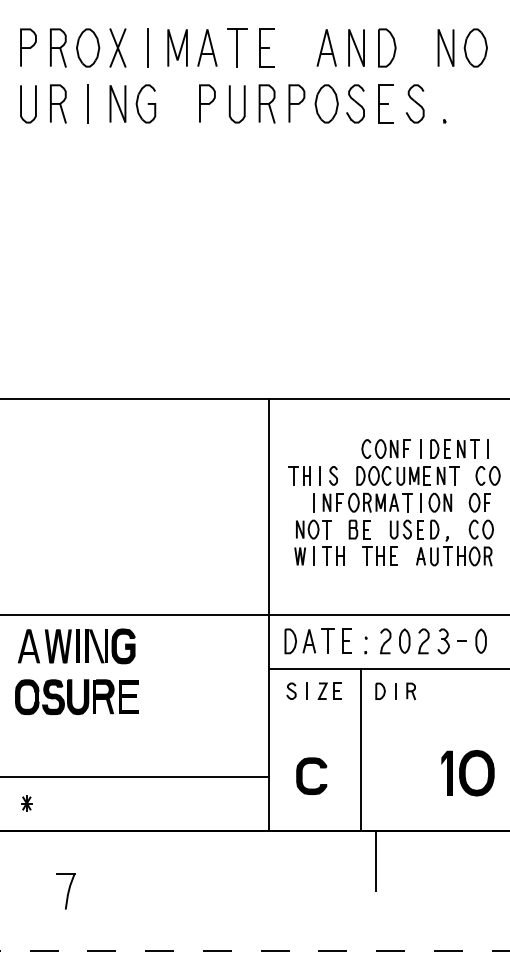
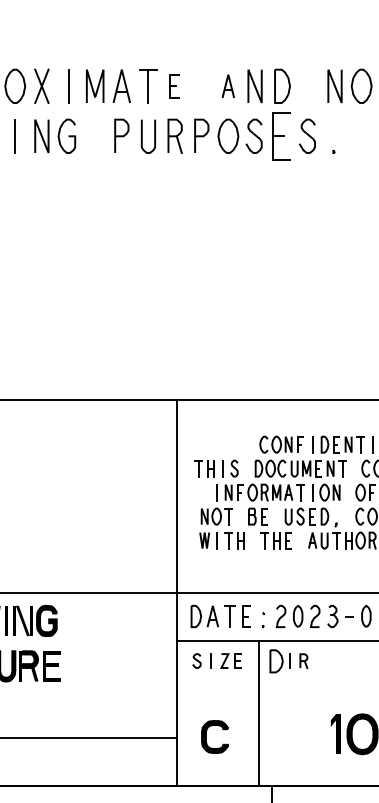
part: (266, 47) -> (174, 85), size x0.7
part: (326, 47) -> (228, 85), size x0.7
part: (385, 103) -> (280, 135), size x1.4
part: (380, 690) -> (276, 660), size x1.6

